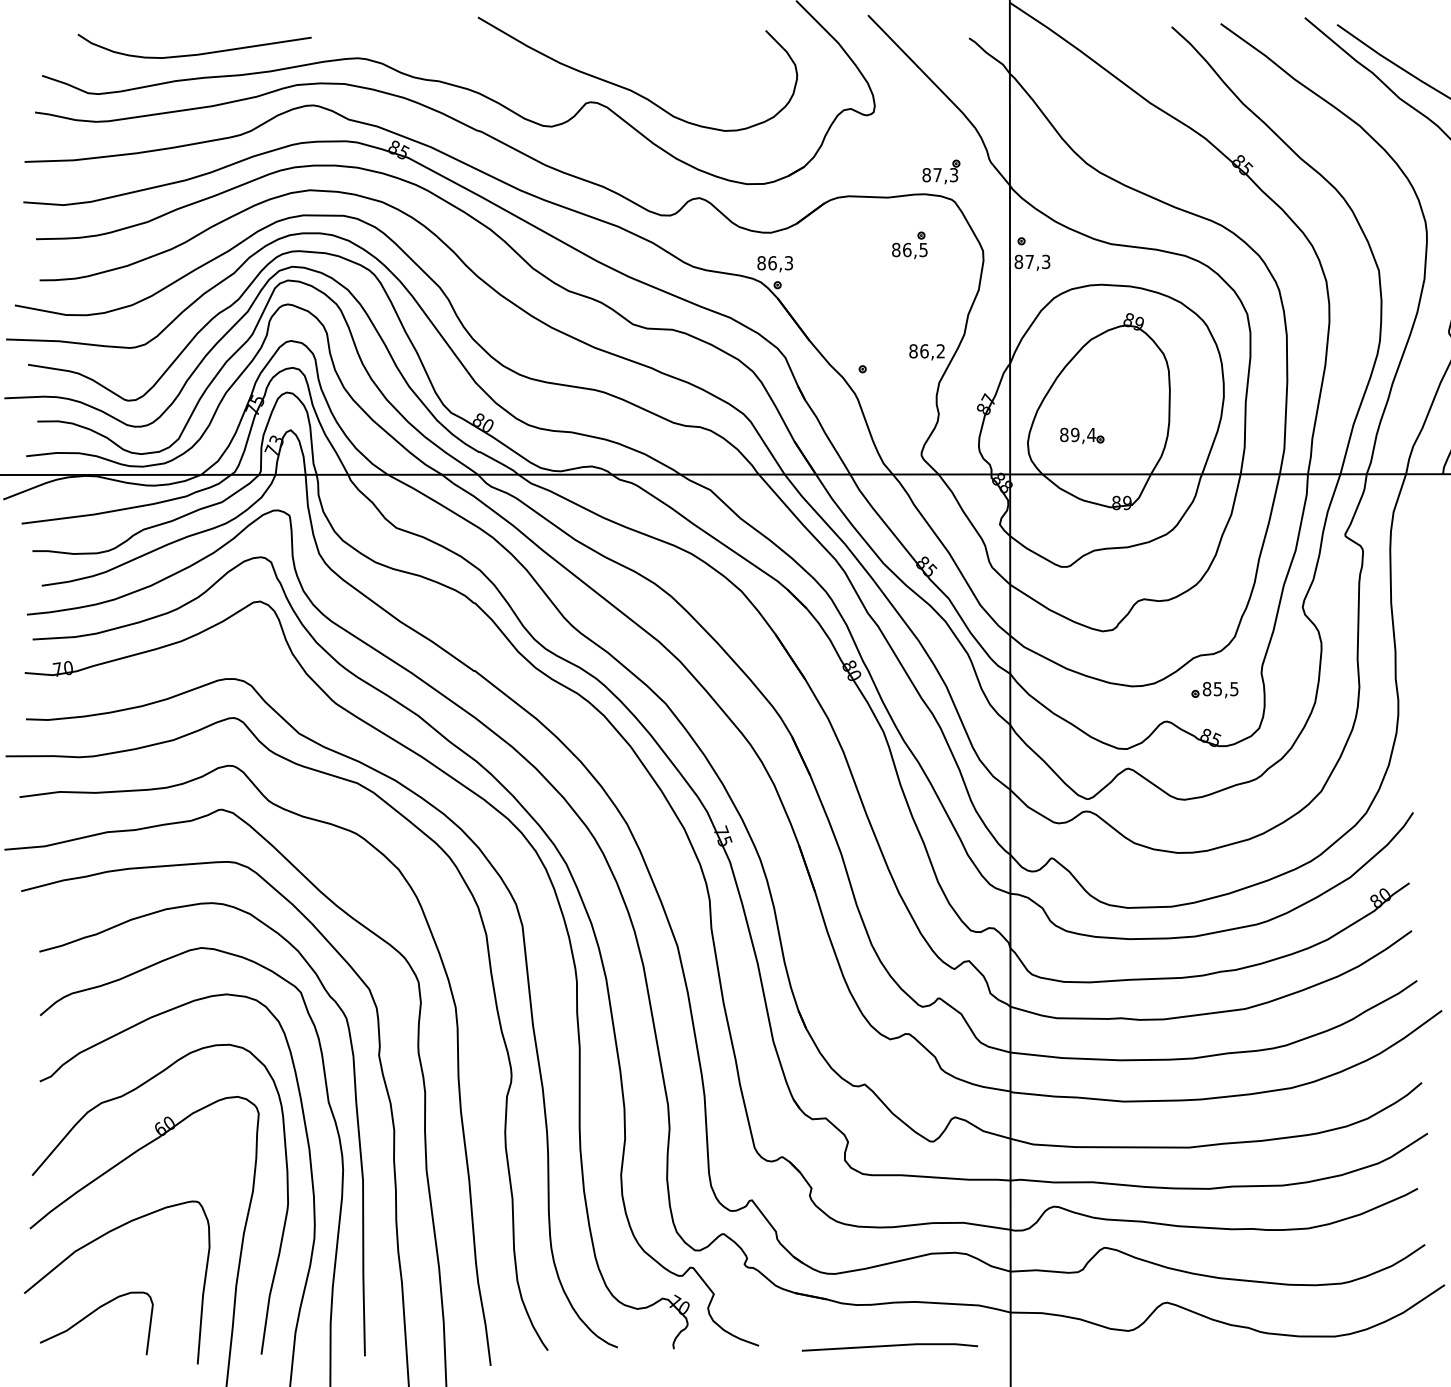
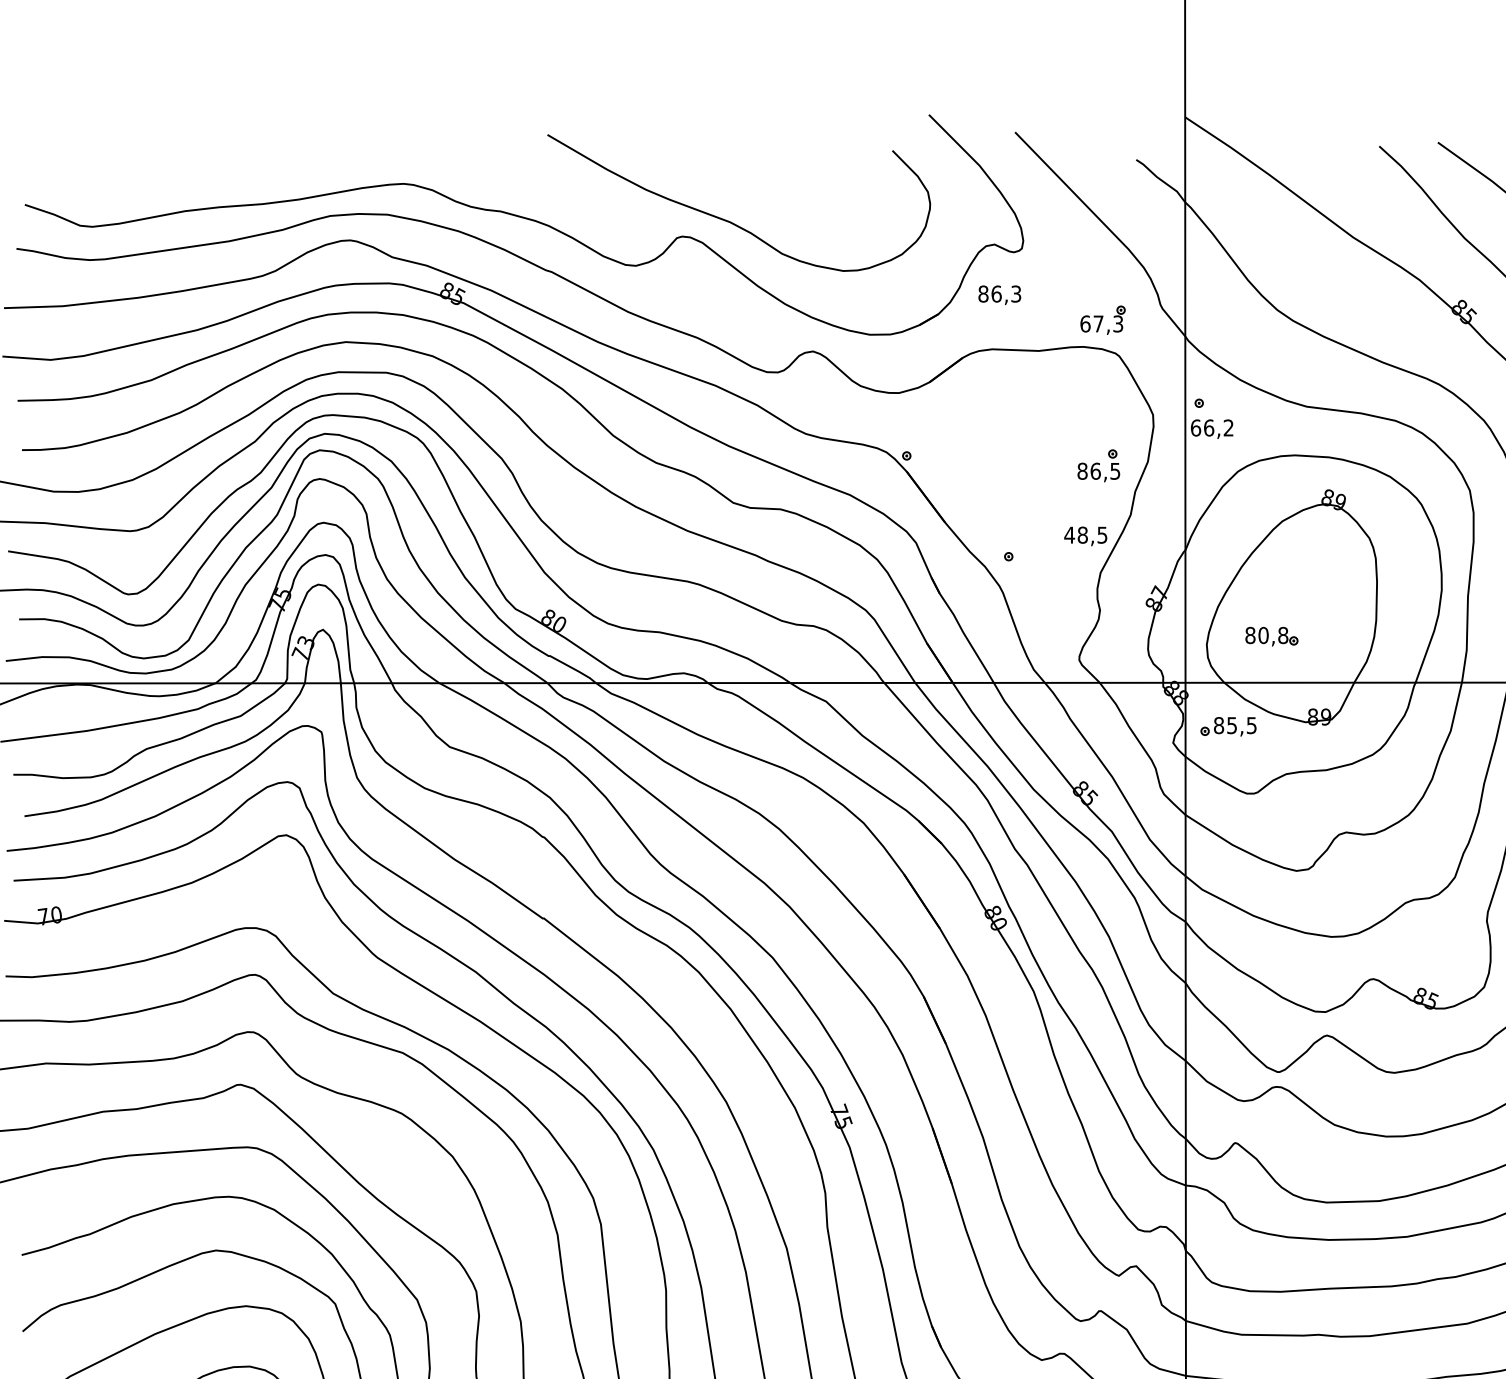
curve: (197, 53) -> (211, 178), removed
text: (926, 175) -> (1085, 324), 87,3 -> 67,3
part: (909, 245) -> (1098, 465), moved
text: (1032, 261) -> (1212, 427), 87,3 -> 66,2
text: (774, 264) -> (998, 295), moved
text: (926, 351) -> (1085, 535), 86,2 -> 48,5
text: (1083, 434) -> (1273, 634), 89,4 -> 80,8
part: (1214, 690) -> (1227, 727), moved

